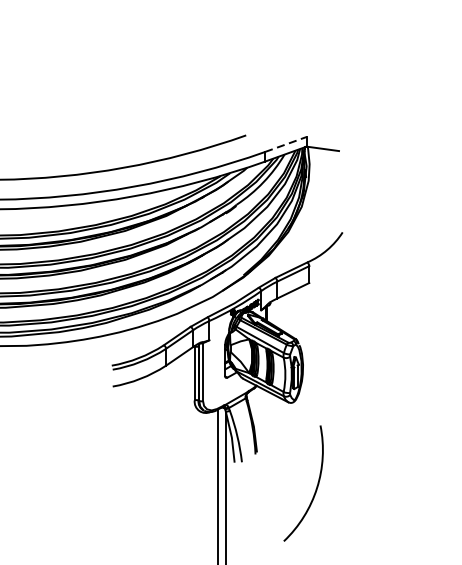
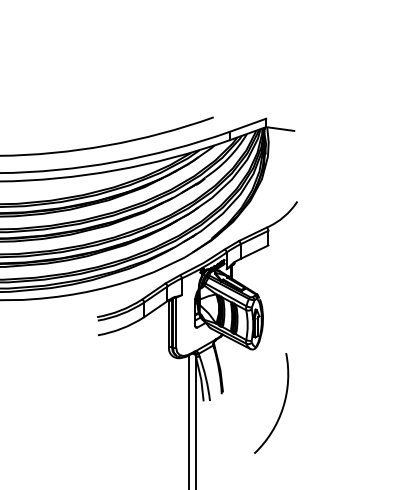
line: (286, 144) -> (248, 125), dashed -> solid
arc: (316, 485) -> (282, 405), moved

